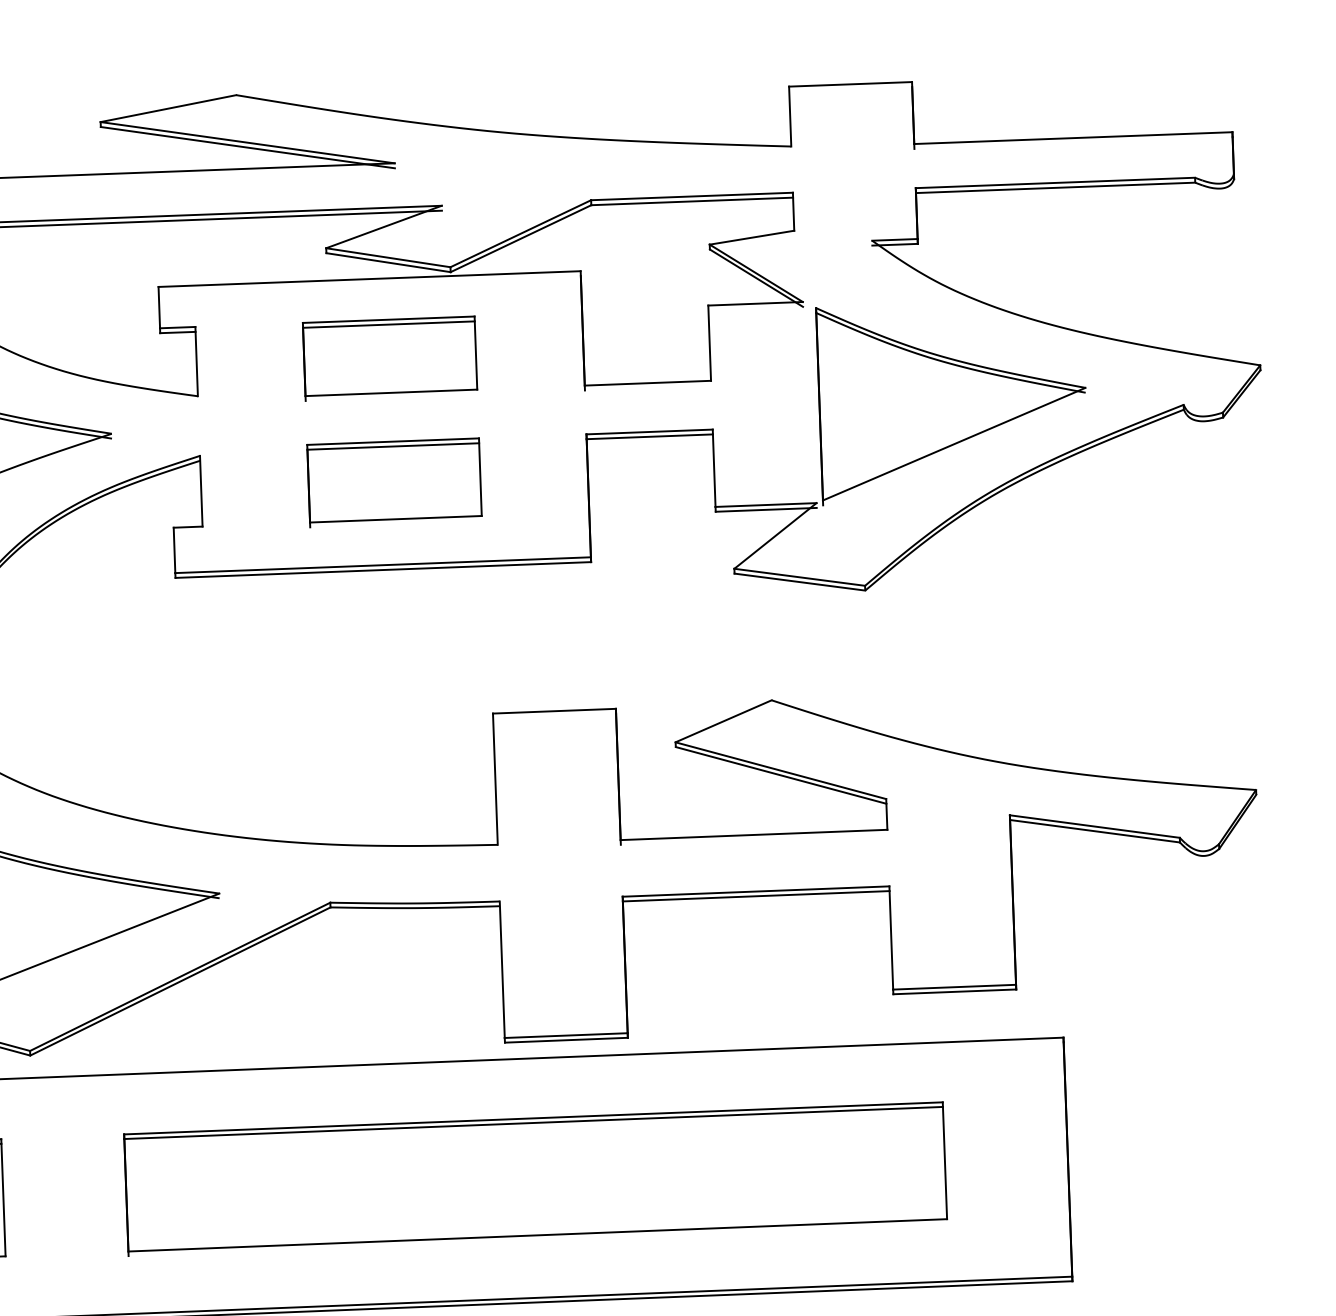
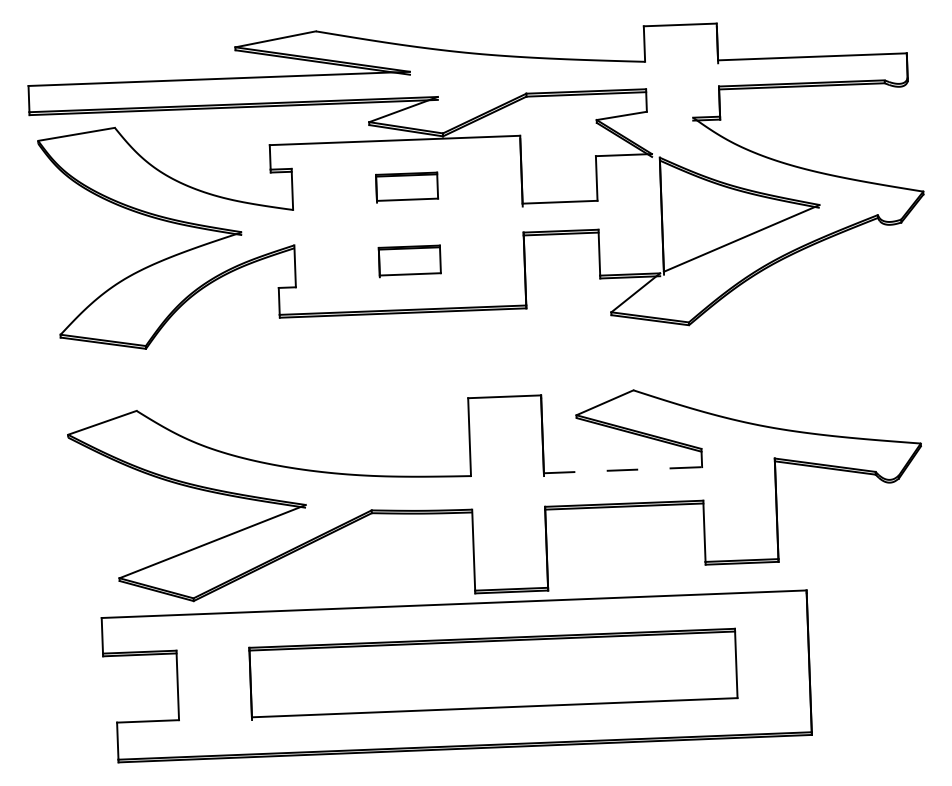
part: (389, 358) -> (406, 187), size x0.6
part: (394, 483) -> (409, 261), size x0.6
line: (754, 835) -> (623, 470), solid -> dashed

